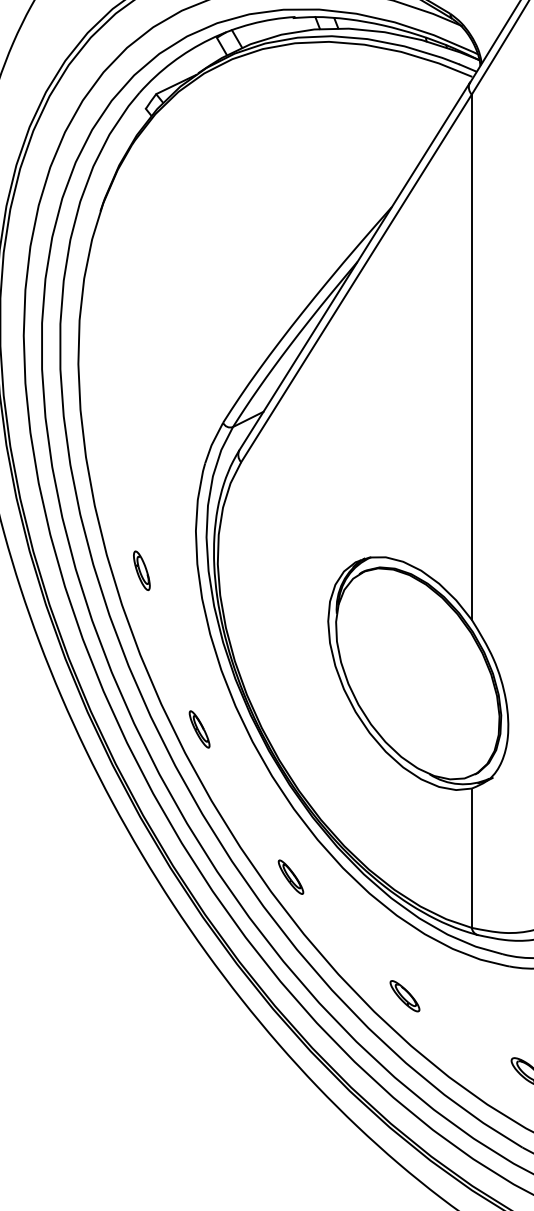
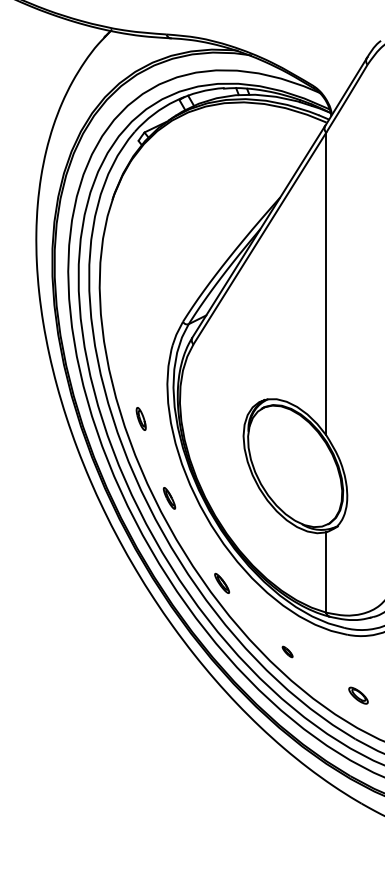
part: (140, 569) -> (140, 418), moved
part: (404, 995) -> (287, 651), size x0.6

